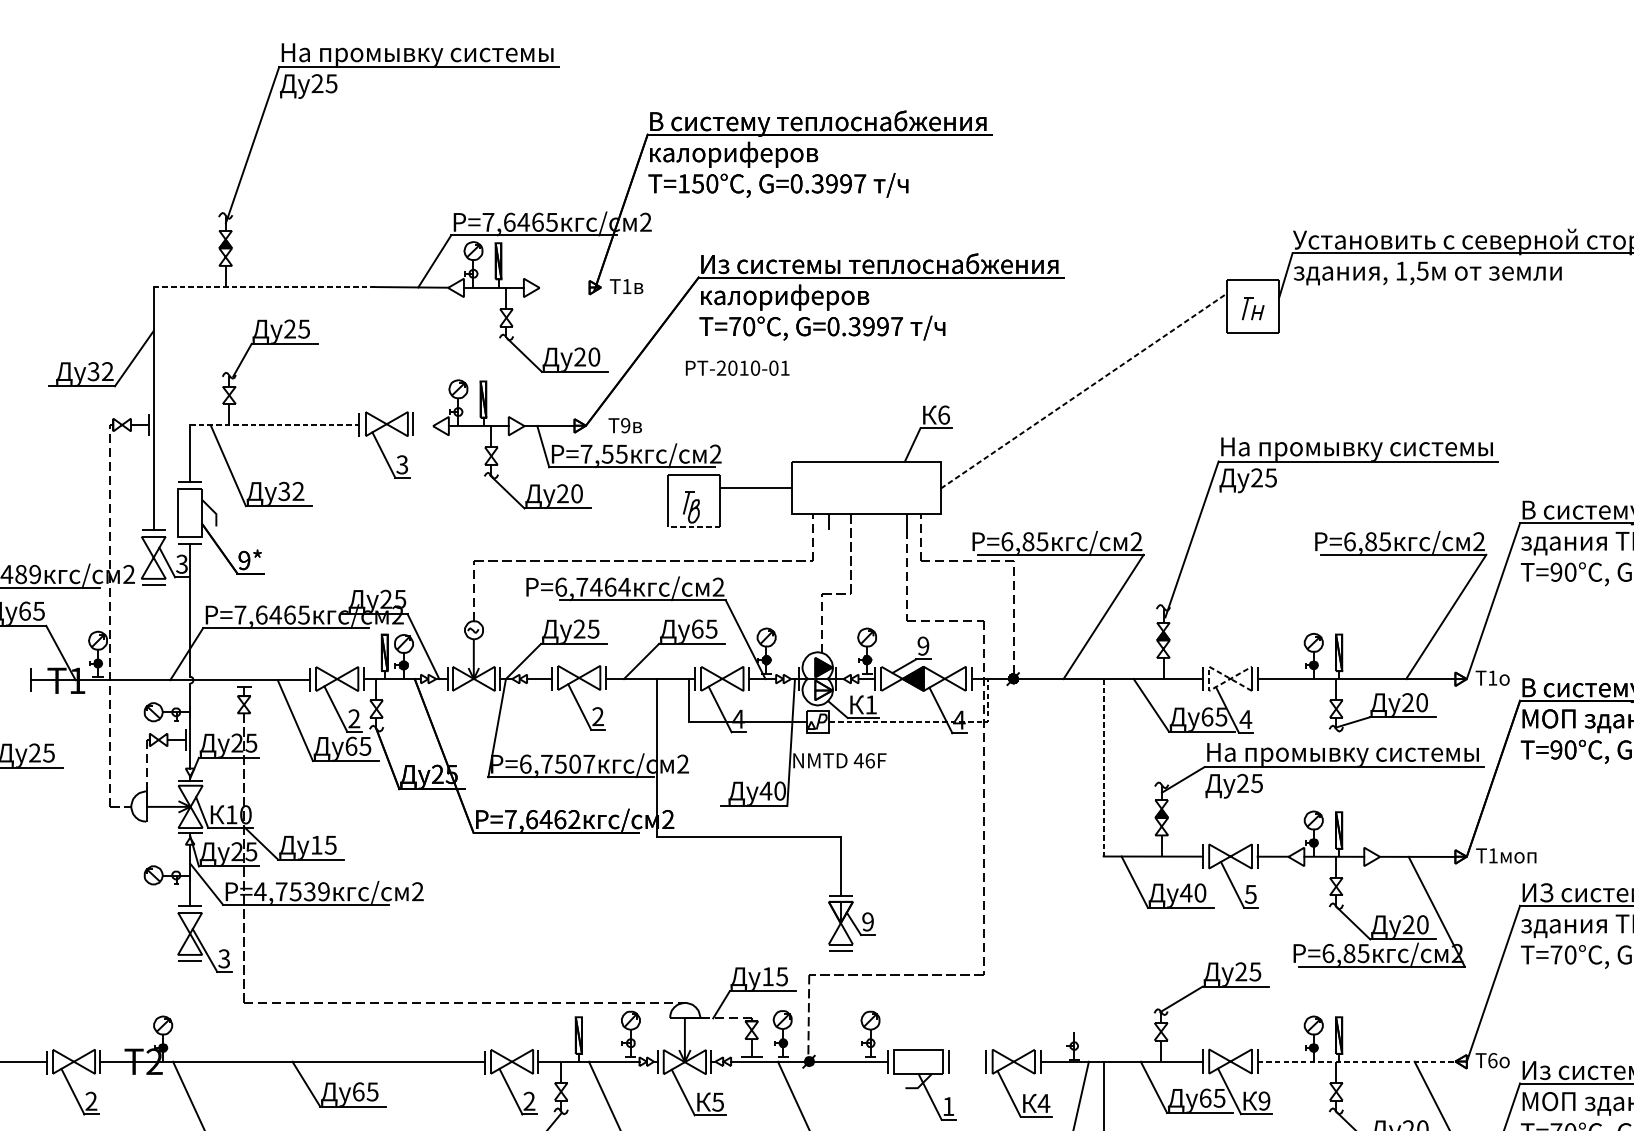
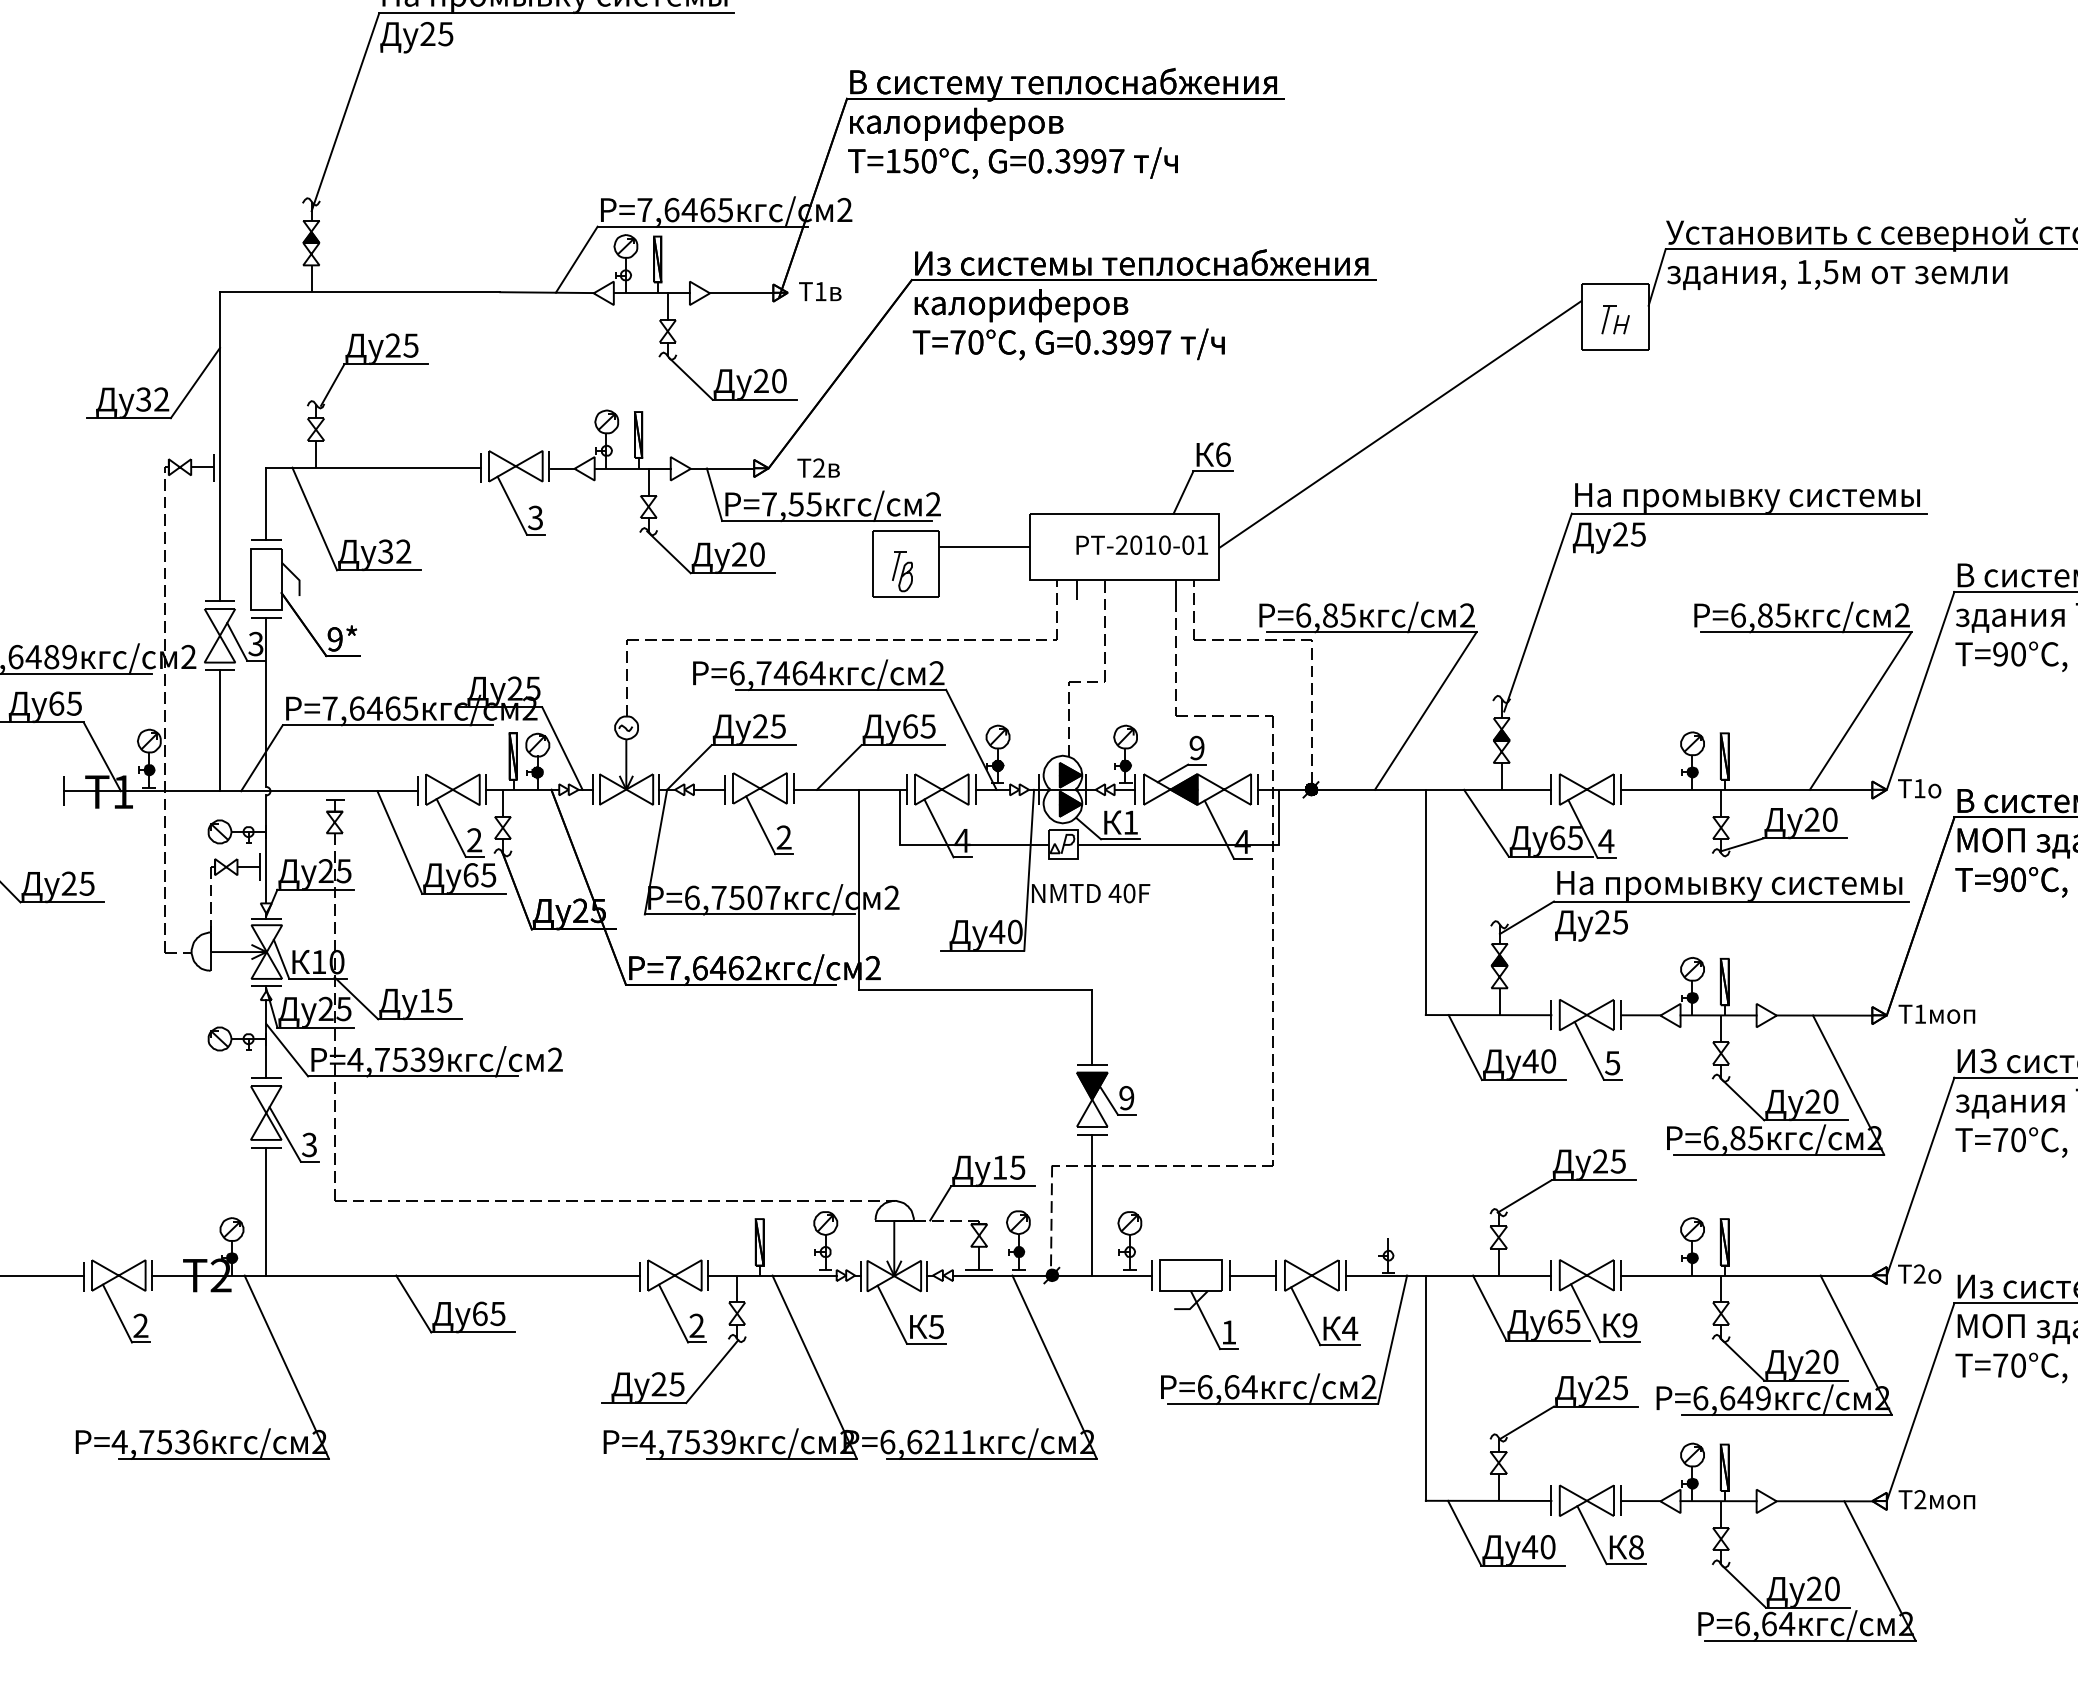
line: (264, 287) -> (360, 292), dashed -> solid
line: (564, 288) -> (741, 293), added
text: (737, 367) -> (1142, 544), moved
line: (1083, 391) -> (1400, 424), dashed -> solid
line: (275, 425) -> (374, 467), dashed -> solid
line: (423, 425) -> (562, 468), added
text: (625, 425) -> (819, 467), T9 -> T2
line: (693, 527) -> (905, 597), dashed -> solid
line: (153, 632) -> (219, 730), added
line: (1208, 679) -> (1559, 790), dashed -> solid
fill: (823, 689) -> (1070, 803), added
line: (930, 722) -> (1206, 844), dashed -> solid
text: (870, 760) -> (1129, 893), 46F -> 40F
line: (1103, 767) -> (1425, 902), dashed -> solid
fill: (840, 912) -> (1091, 1085), added
line: (841, 1005) -> (1092, 1204), added
line: (190, 1011) -> (266, 1211), added
text: (1492, 1060) -> (1919, 1273), T6o -> T2o
line: (967, 1061) -> (1252, 1275), added
line: (1356, 1061) -> (1746, 1275), dashed -> solid

